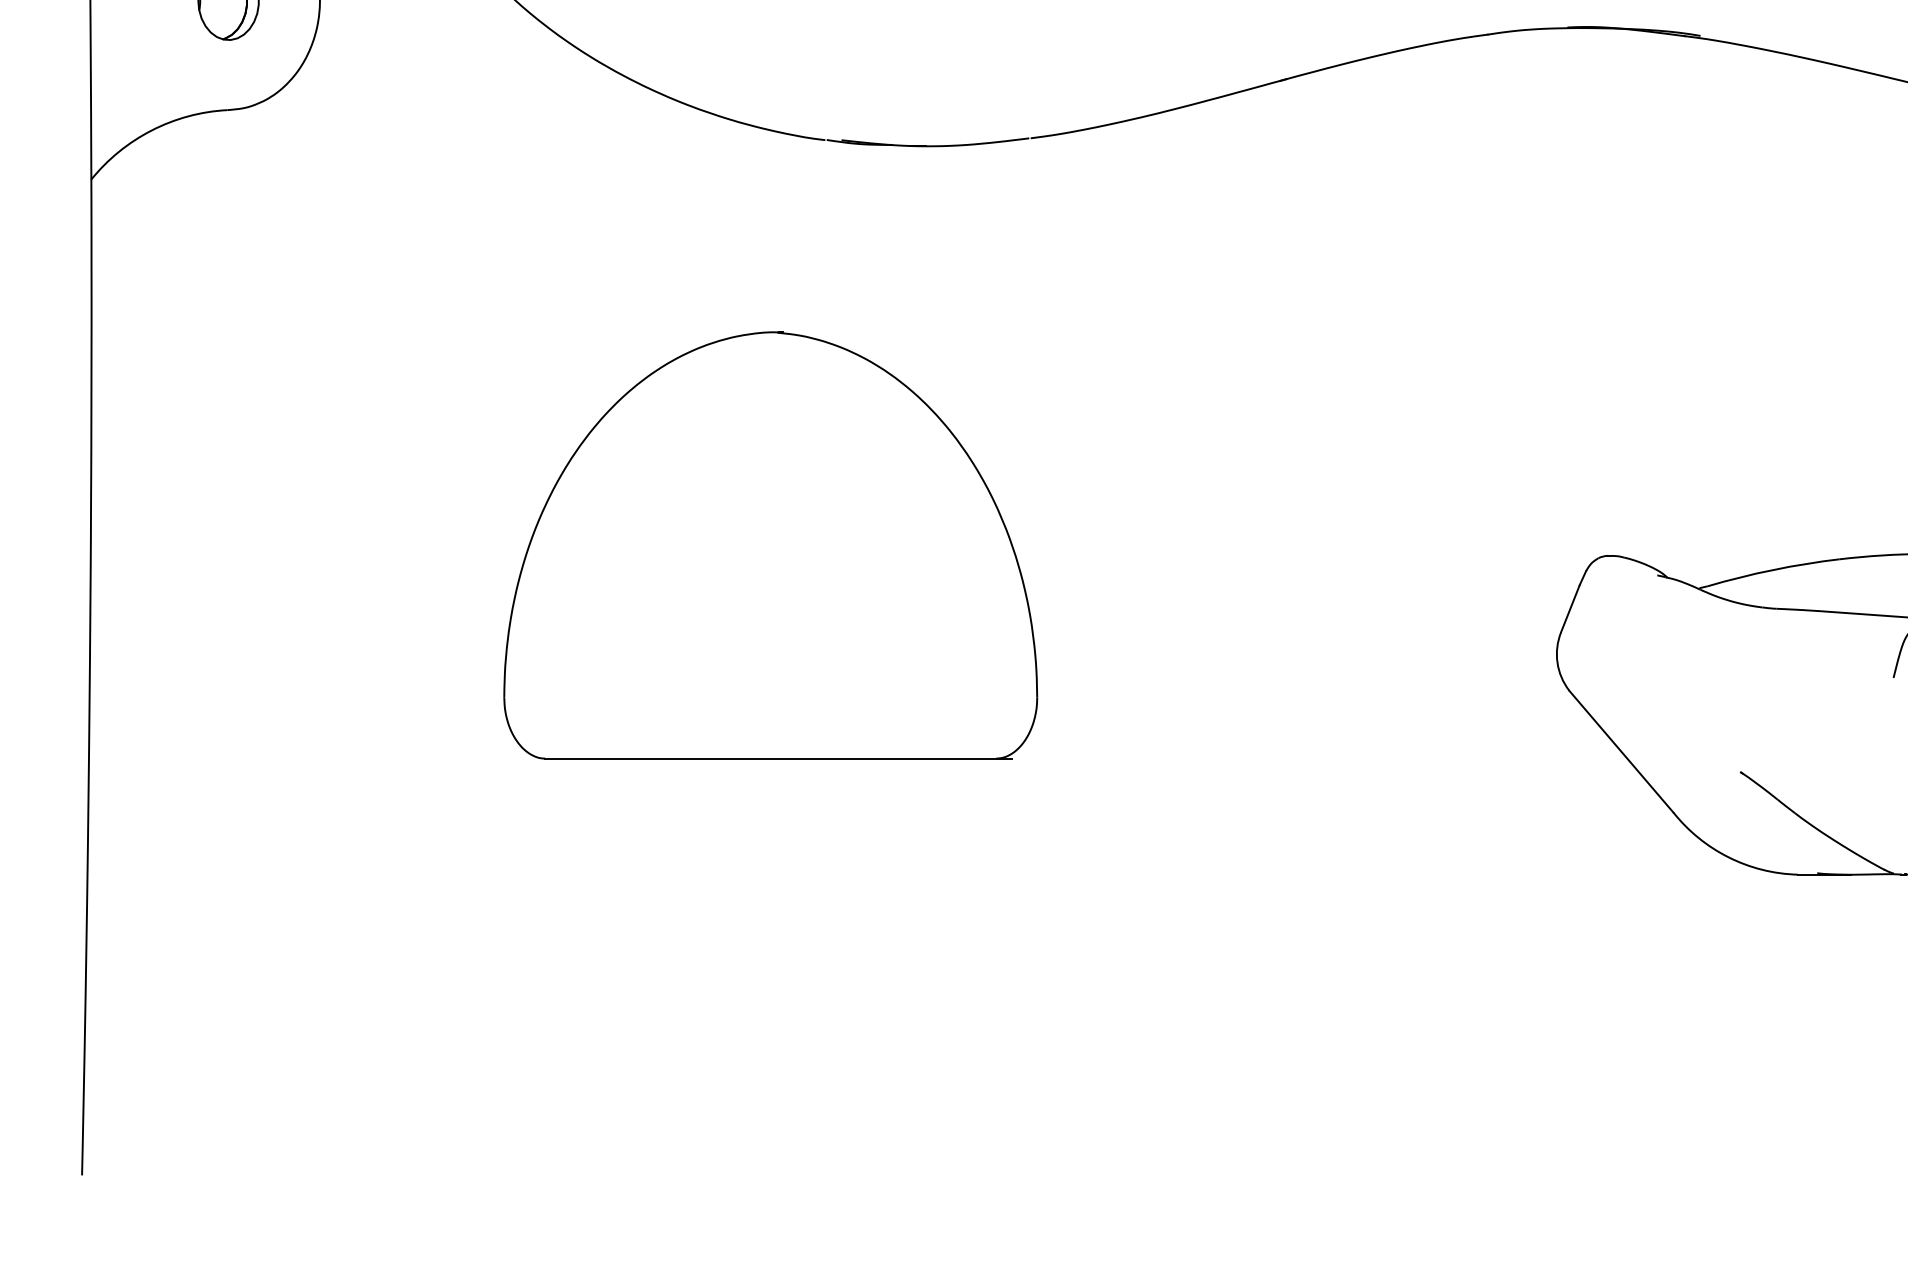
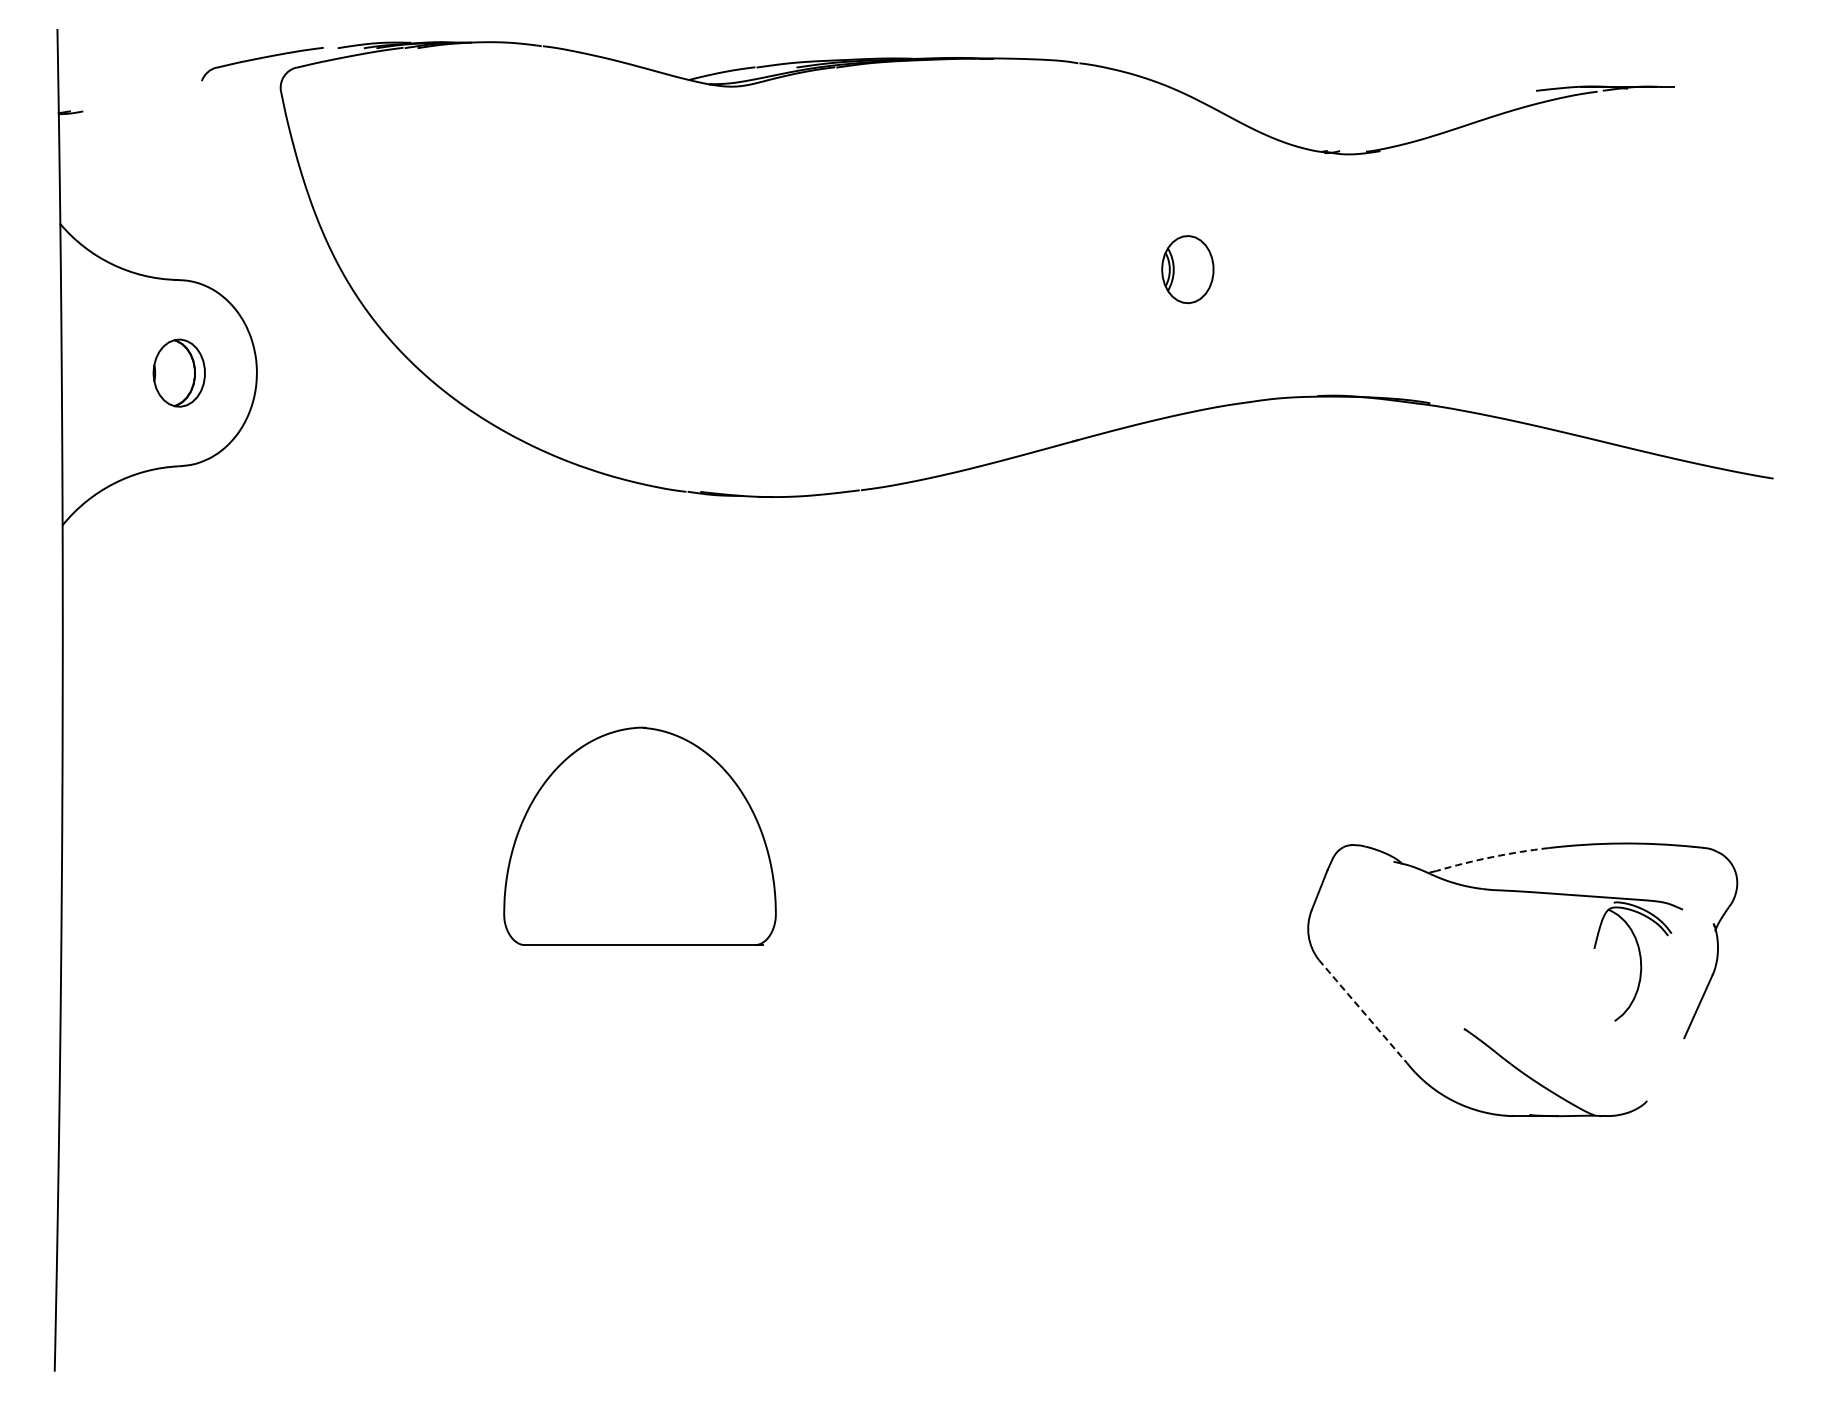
part: (770, 545) -> (639, 836), size x0.6
arc: (1773, 570) -> (1492, 857), solid -> dashed
line: (1621, 751) -> (1363, 1011), solid -> dashed

